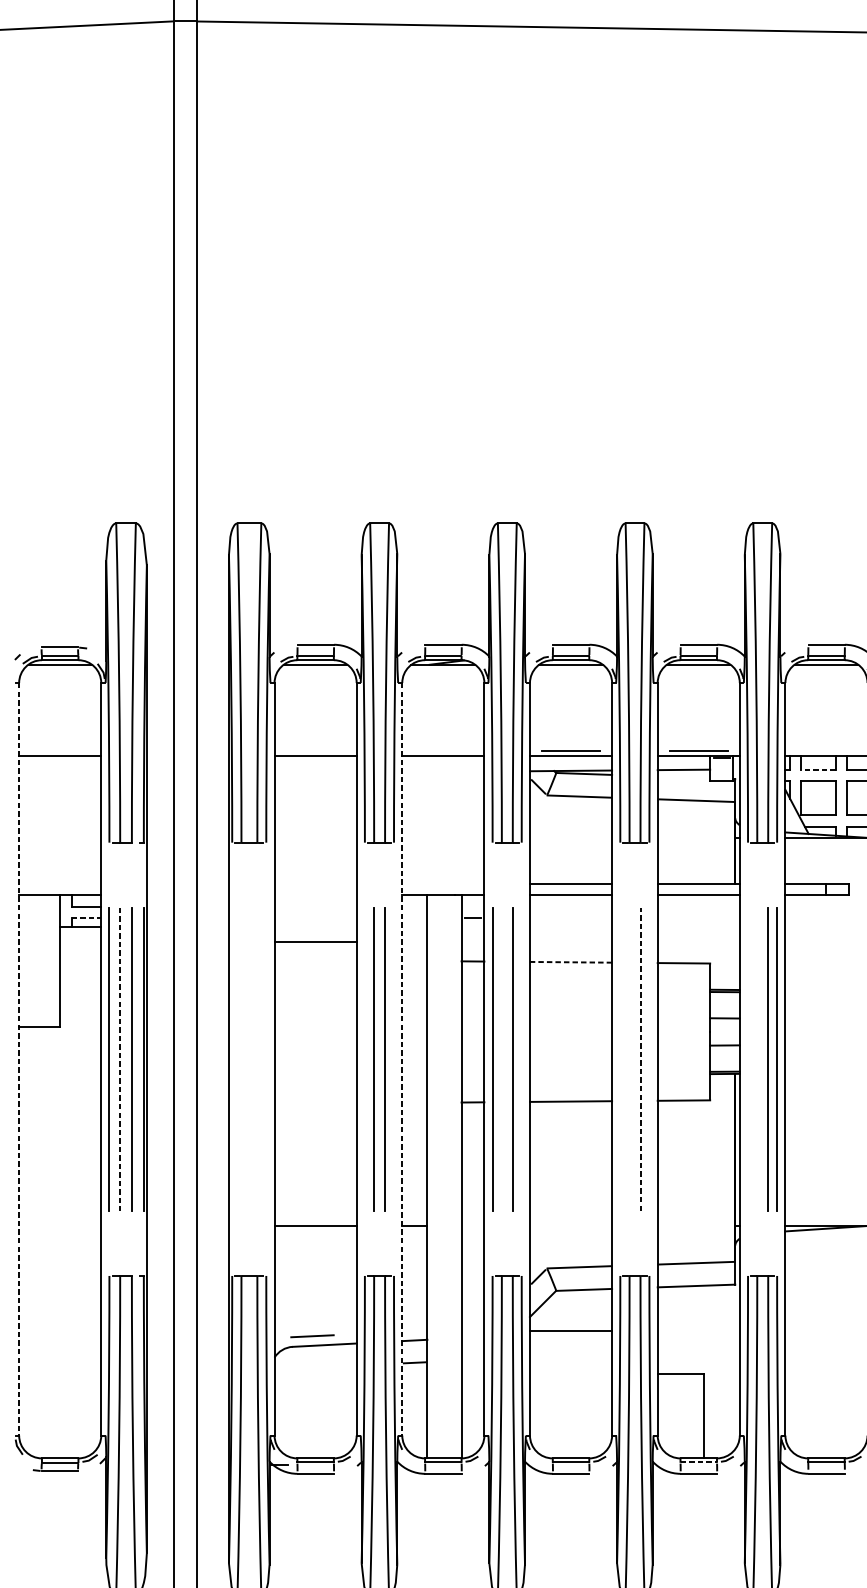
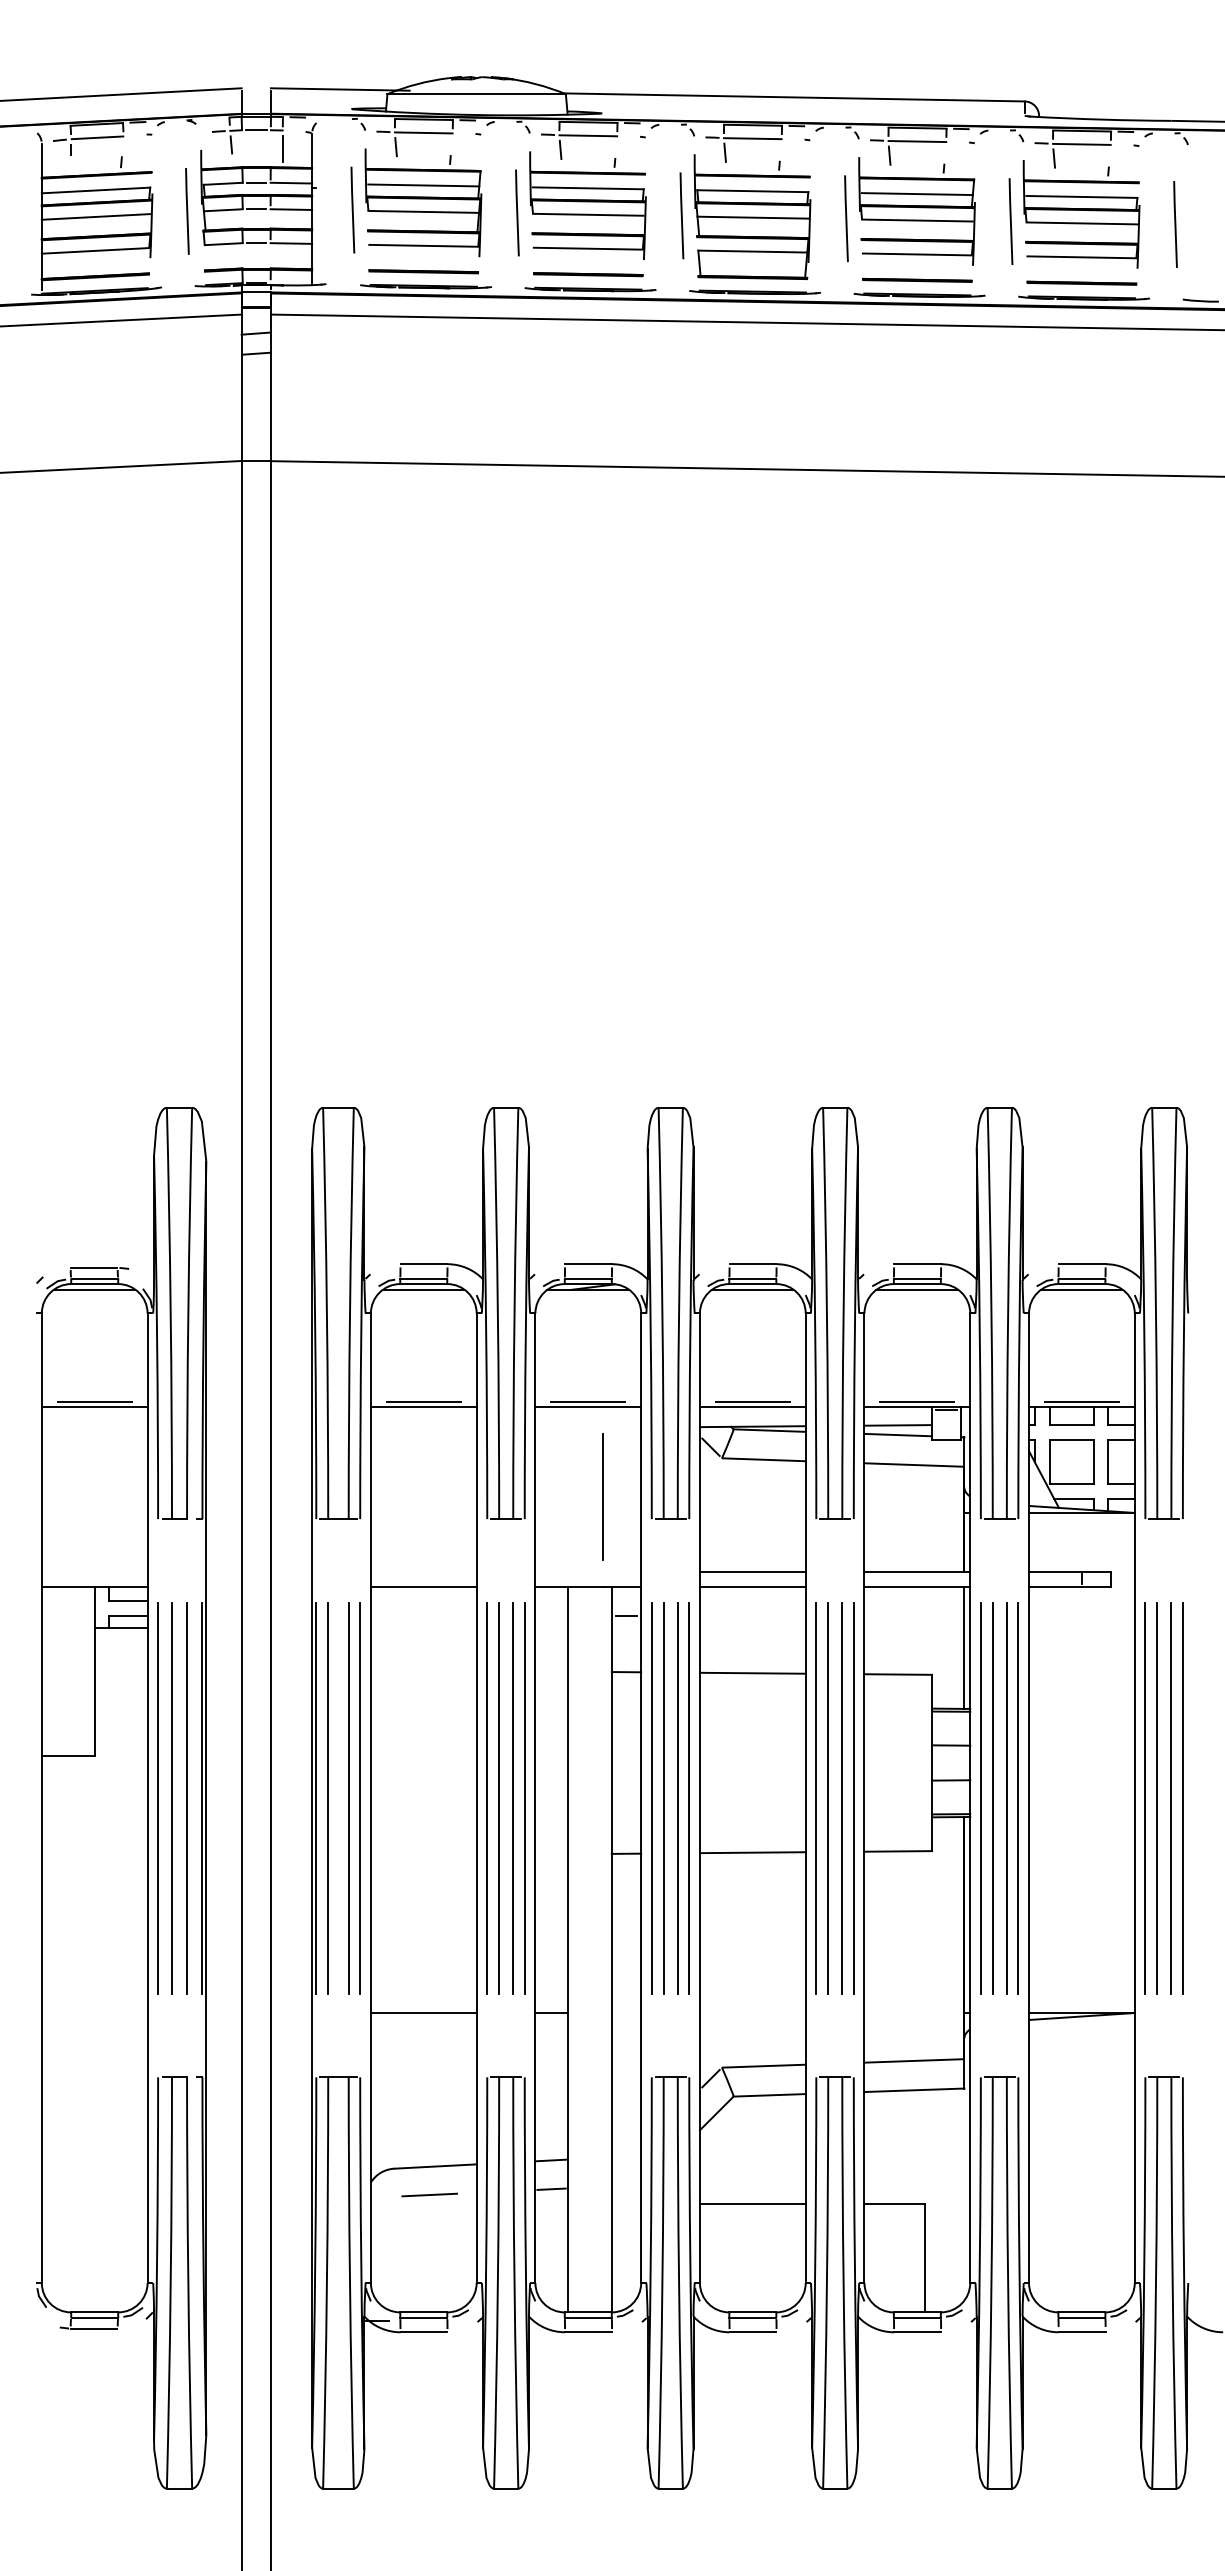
line: (60, 751) -> (94, 1401), added
line: (315, 751) -> (423, 1401), added
line: (443, 751) -> (588, 1401), added
line: (826, 751) -> (1081, 1401), added
line: (818, 769) -> (1071, 1425), dashed -> solid
line: (684, 776) -> (898, 1434), added
line: (454, 825) -> (602, 1496), added
line: (86, 918) -> (128, 1616), dashed -> solid
line: (315, 942) -> (423, 1586), moved
line: (735, 942) -> (964, 1647), added
line: (570, 962) -> (752, 1673), dashed -> solid
line: (232, 1058) -> (316, 1797), added
line: (241, 1058) -> (328, 1797), added
line: (257, 1058) -> (348, 1797), added
line: (266, 1058) -> (360, 1797), added
line: (365, 1058) -> (487, 1797), added
line: (393, 1058) -> (524, 1797), added
line: (521, 1058) -> (689, 1797), added
line: (620, 1058) -> (816, 1797), added
line: (629, 1058) -> (828, 1797), added
line: (640, 1058) -> (842, 1797), dashed -> solid
line: (649, 1058) -> (853, 1797), added
line: (747, 1058) -> (980, 1797), added
line: (757, 1058) -> (992, 1797), added
line: (18, 1059) -> (41, 1798), dashed -> solid
line: (119, 1059) -> (171, 1798), dashed -> solid
line: (402, 1059) -> (535, 1798), dashed -> solid
line: (501, 1059) -> (663, 1798), added
line: (570, 1331) -> (752, 2203), moved
line: (312, 1335) -> (429, 2194), moved
line: (698, 1462) -> (917, 2317), dashed -> solid

